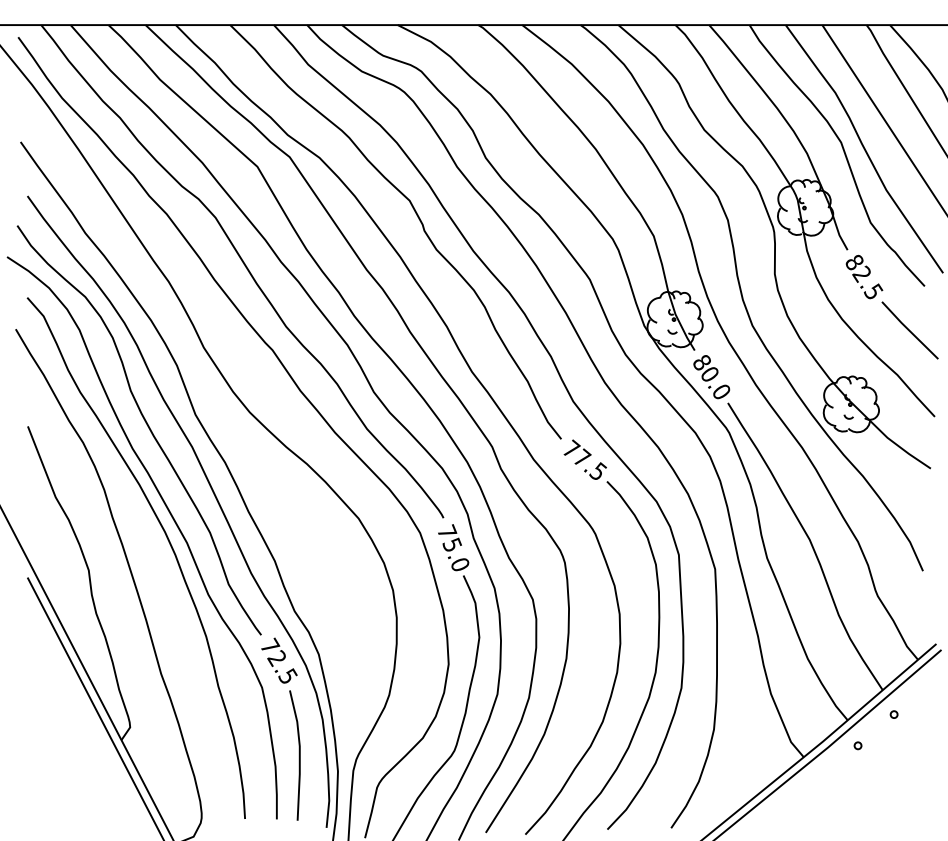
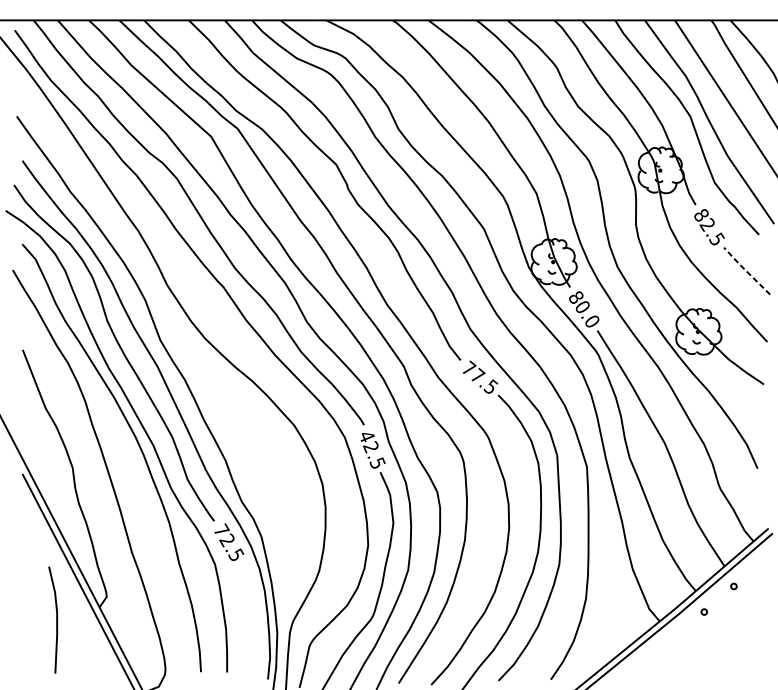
line: (909, 330) -> (746, 271), solid -> dashed
text: (453, 547) -> (372, 449), 75.0 -> 42.5
line: (298, 755) -> (56, 620), moved

